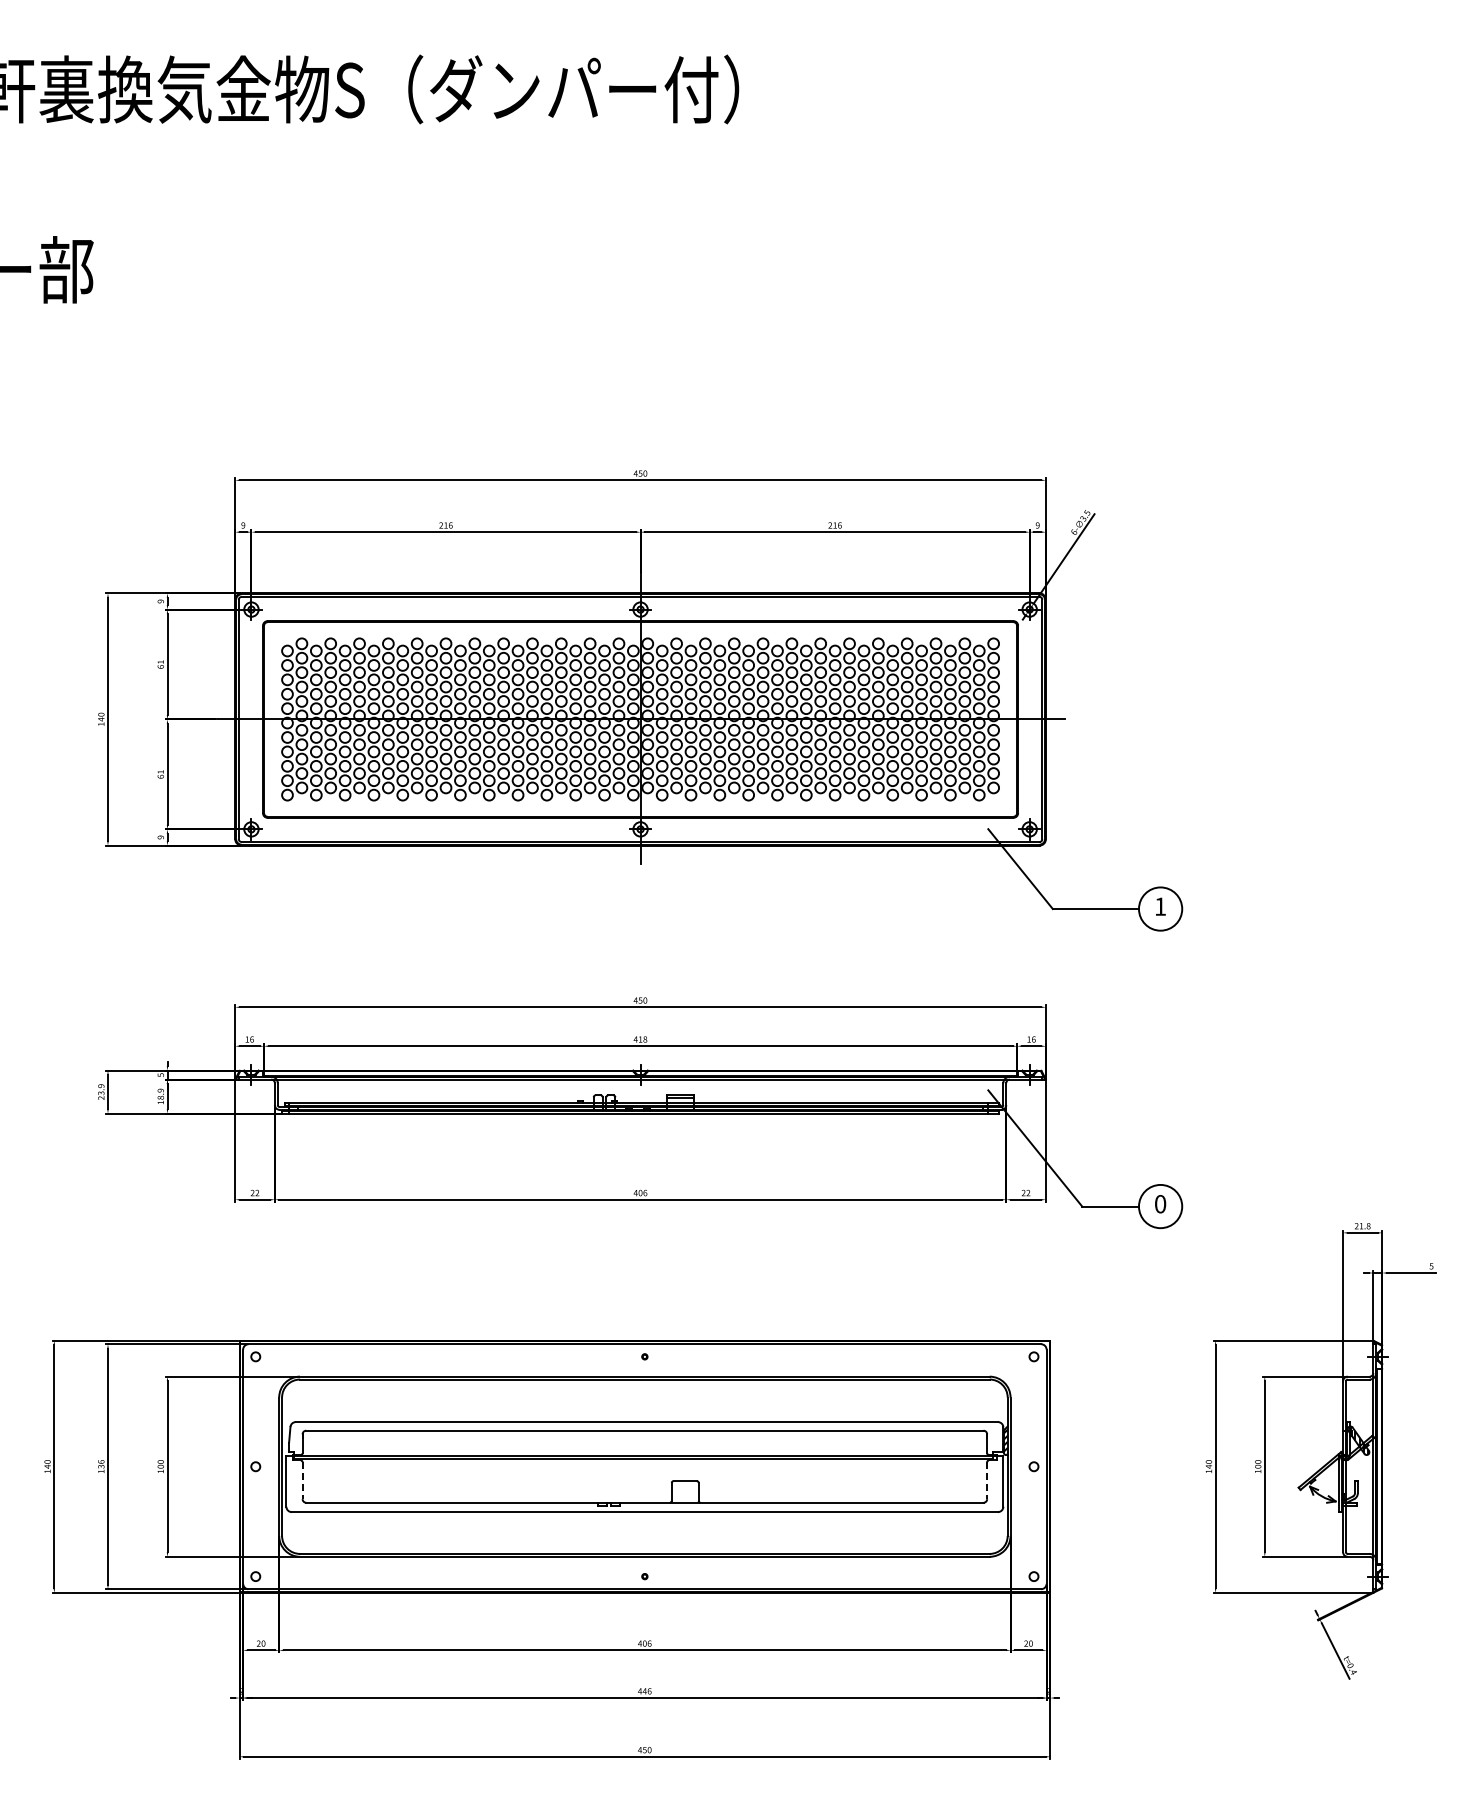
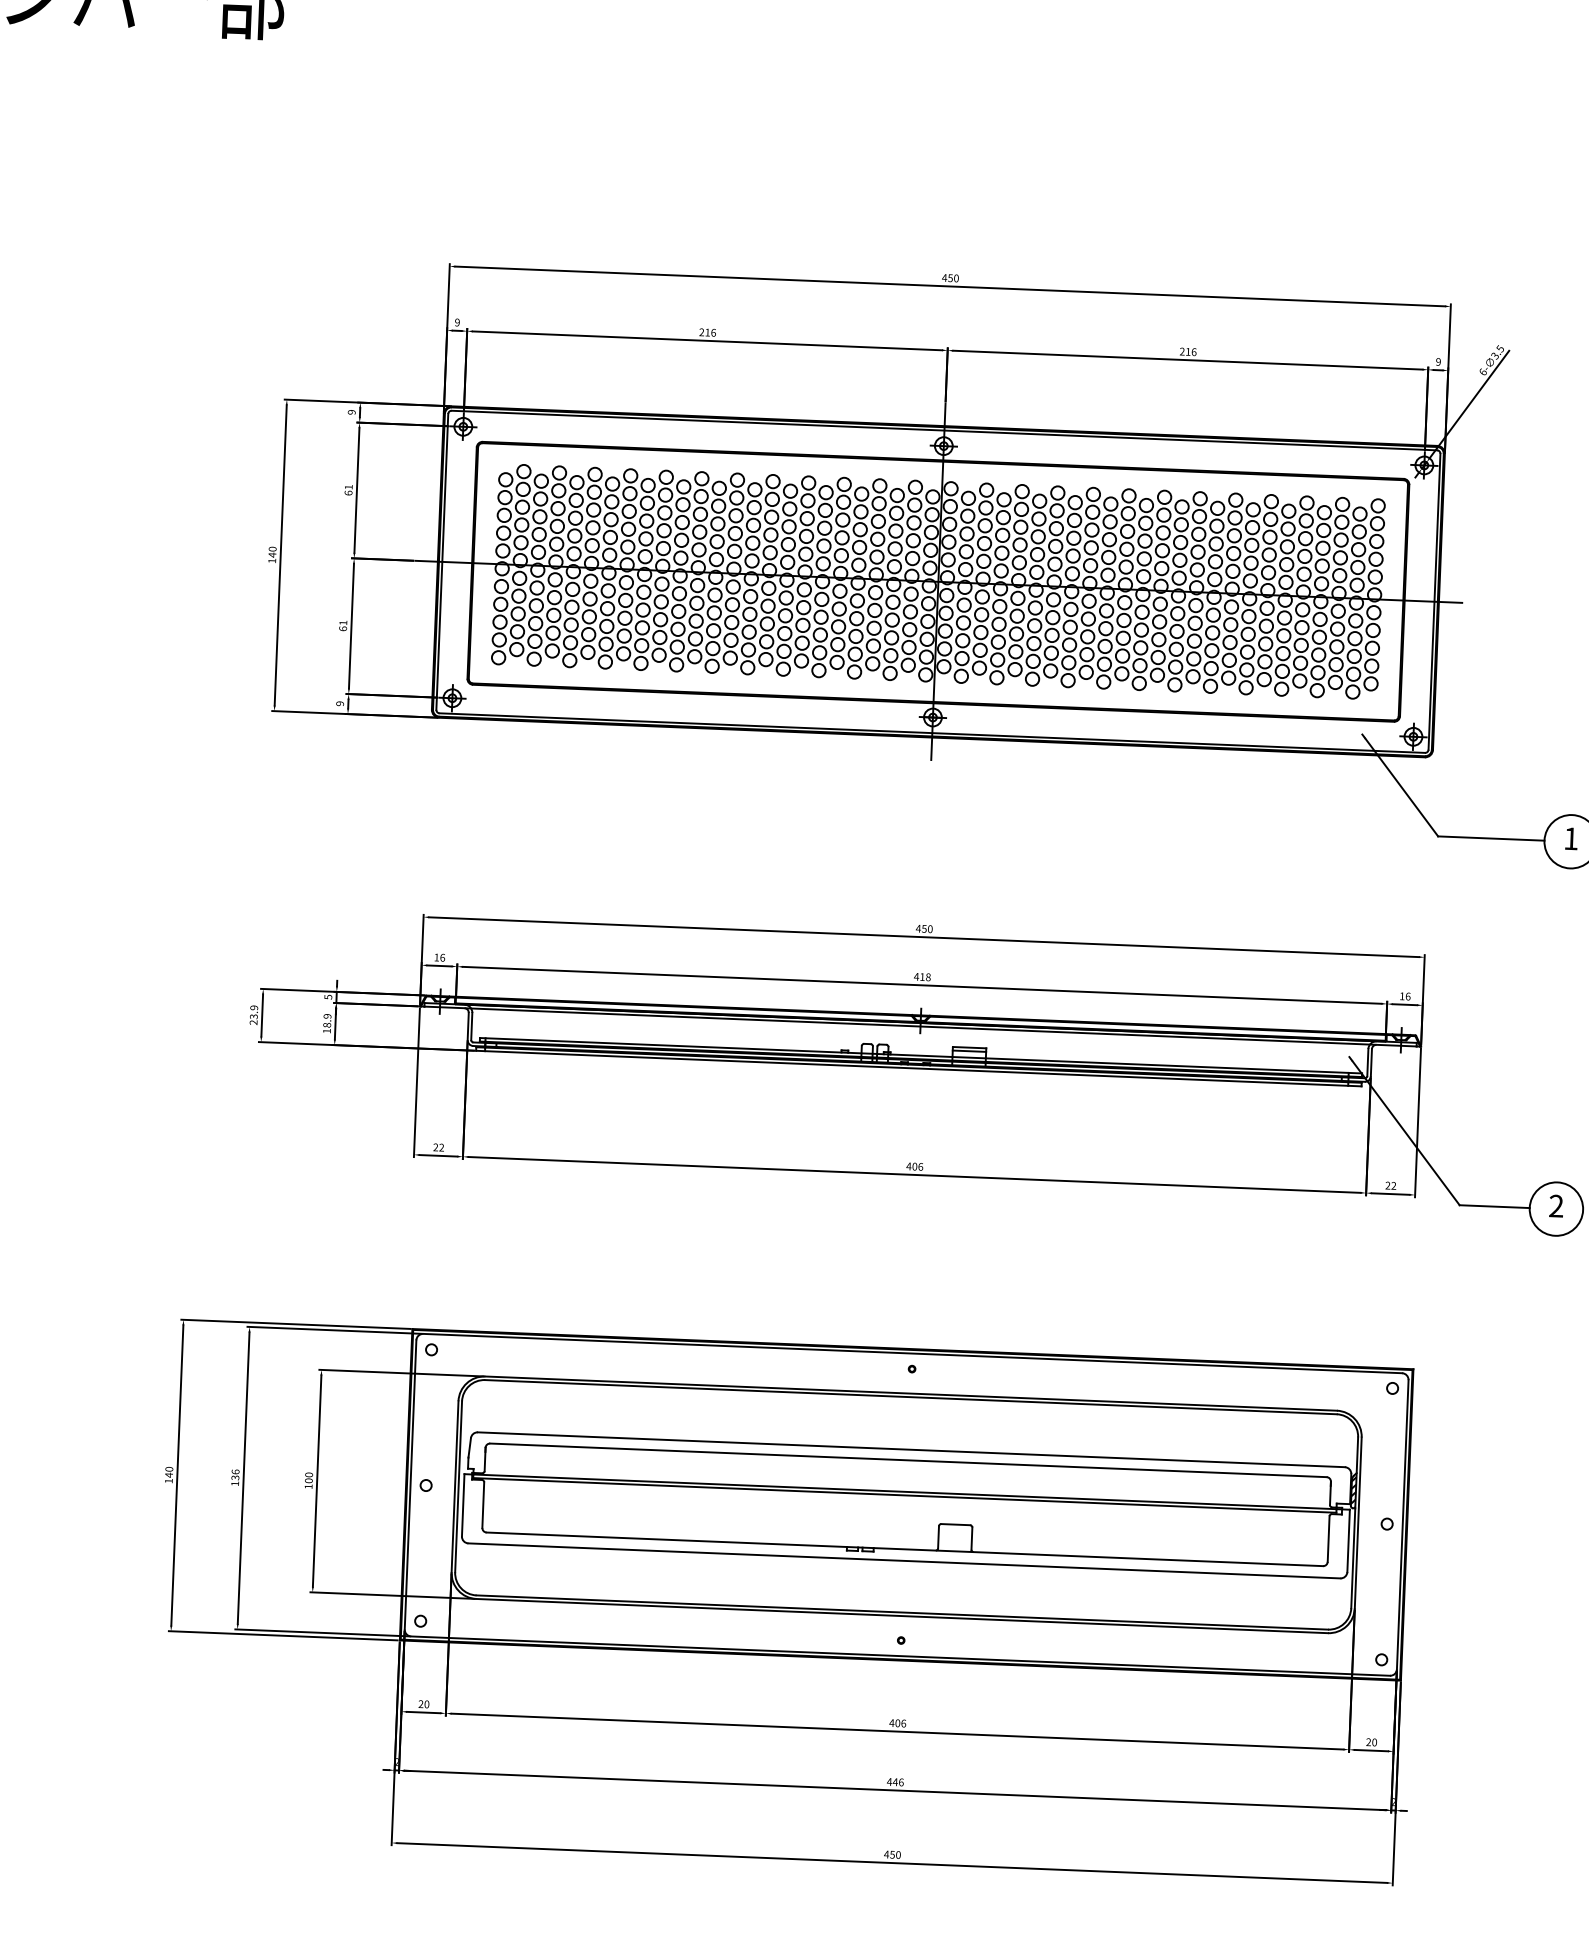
text: (1160, 1204) -> (1556, 1206), 0 -> 2
line: (302, 1481) -> (483, 1506), dashed -> solid
line: (987, 1481) -> (1329, 1540), dashed -> solid

